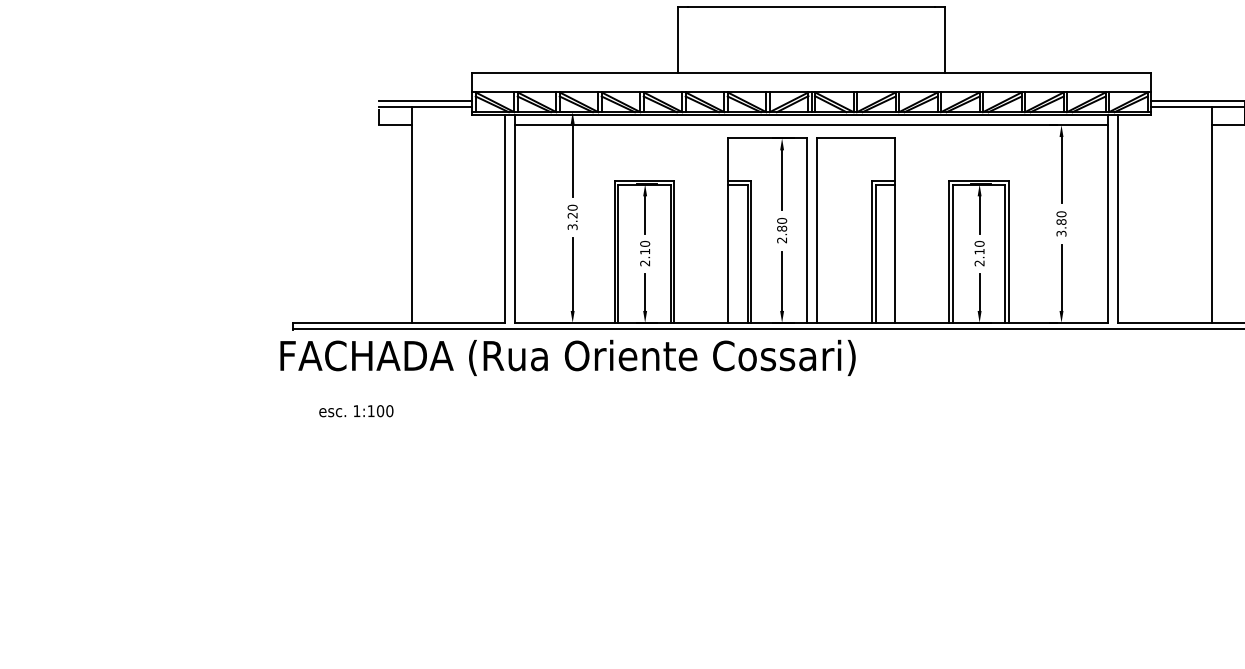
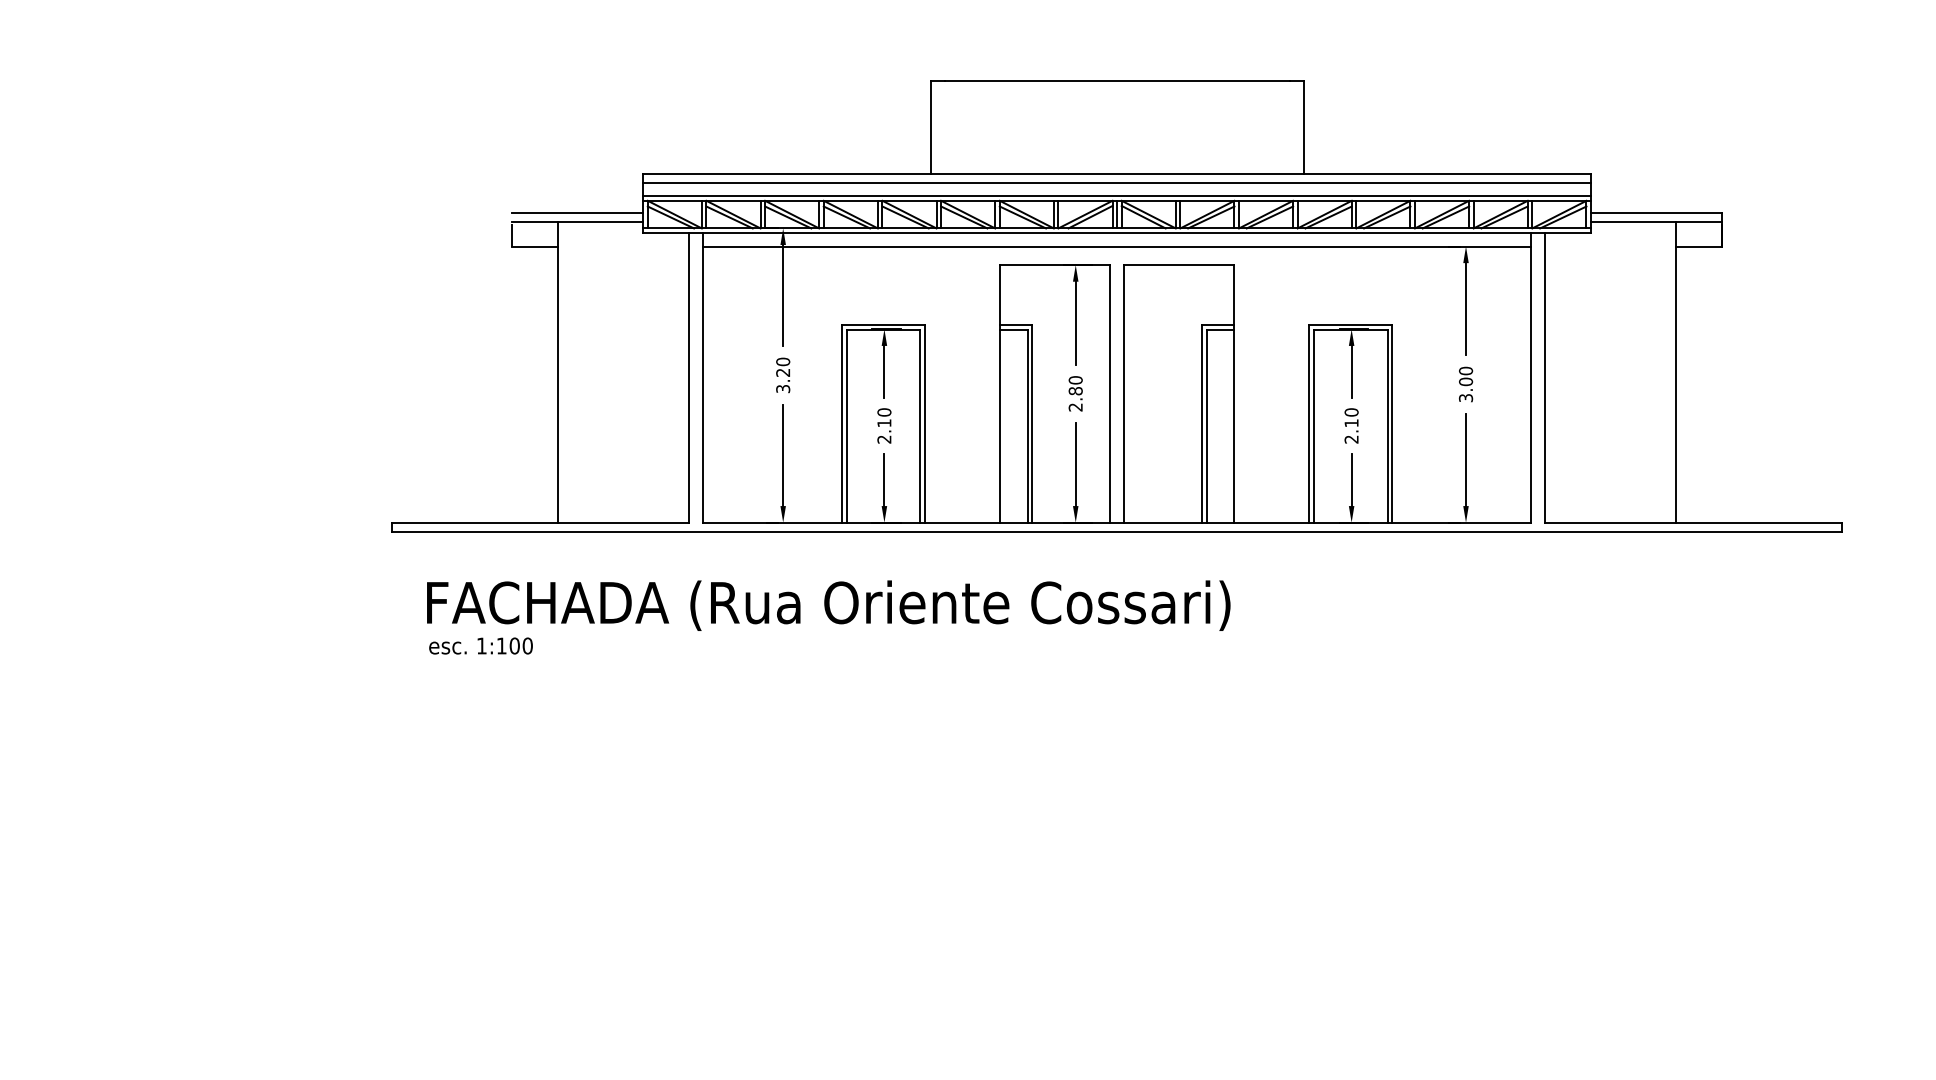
line: (812, 79) -> (1117, 182), added
line: (812, 89) -> (1117, 196), added
text: (1061, 221) -> (1465, 381), 3.80 -> 3.00
text: (567, 357) -> (828, 605), moved

